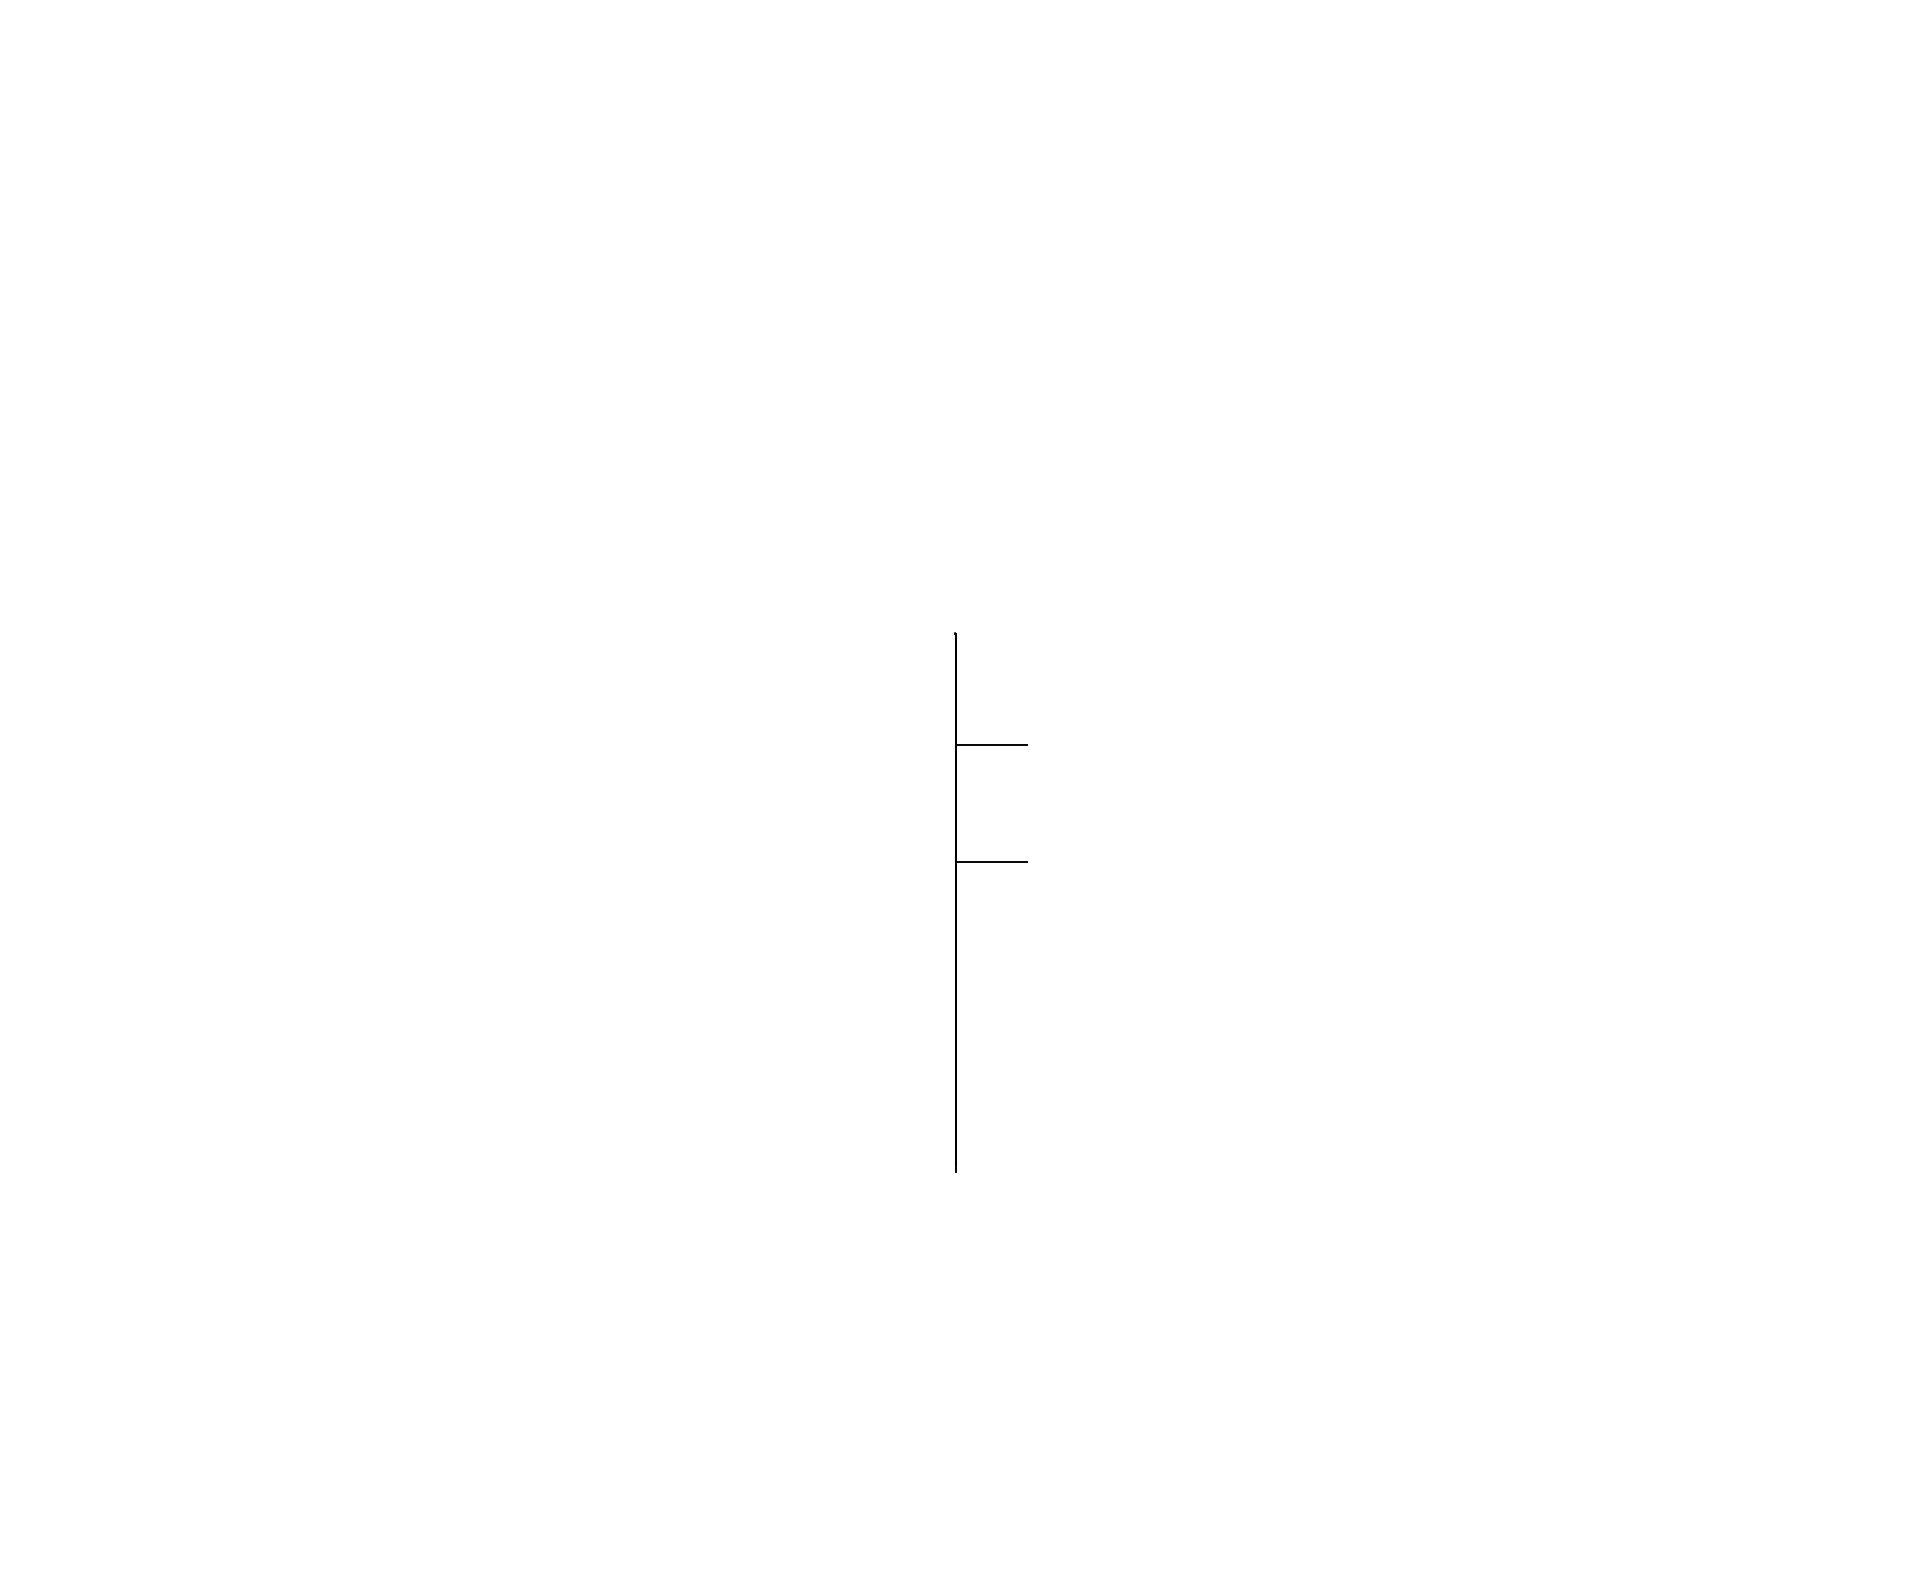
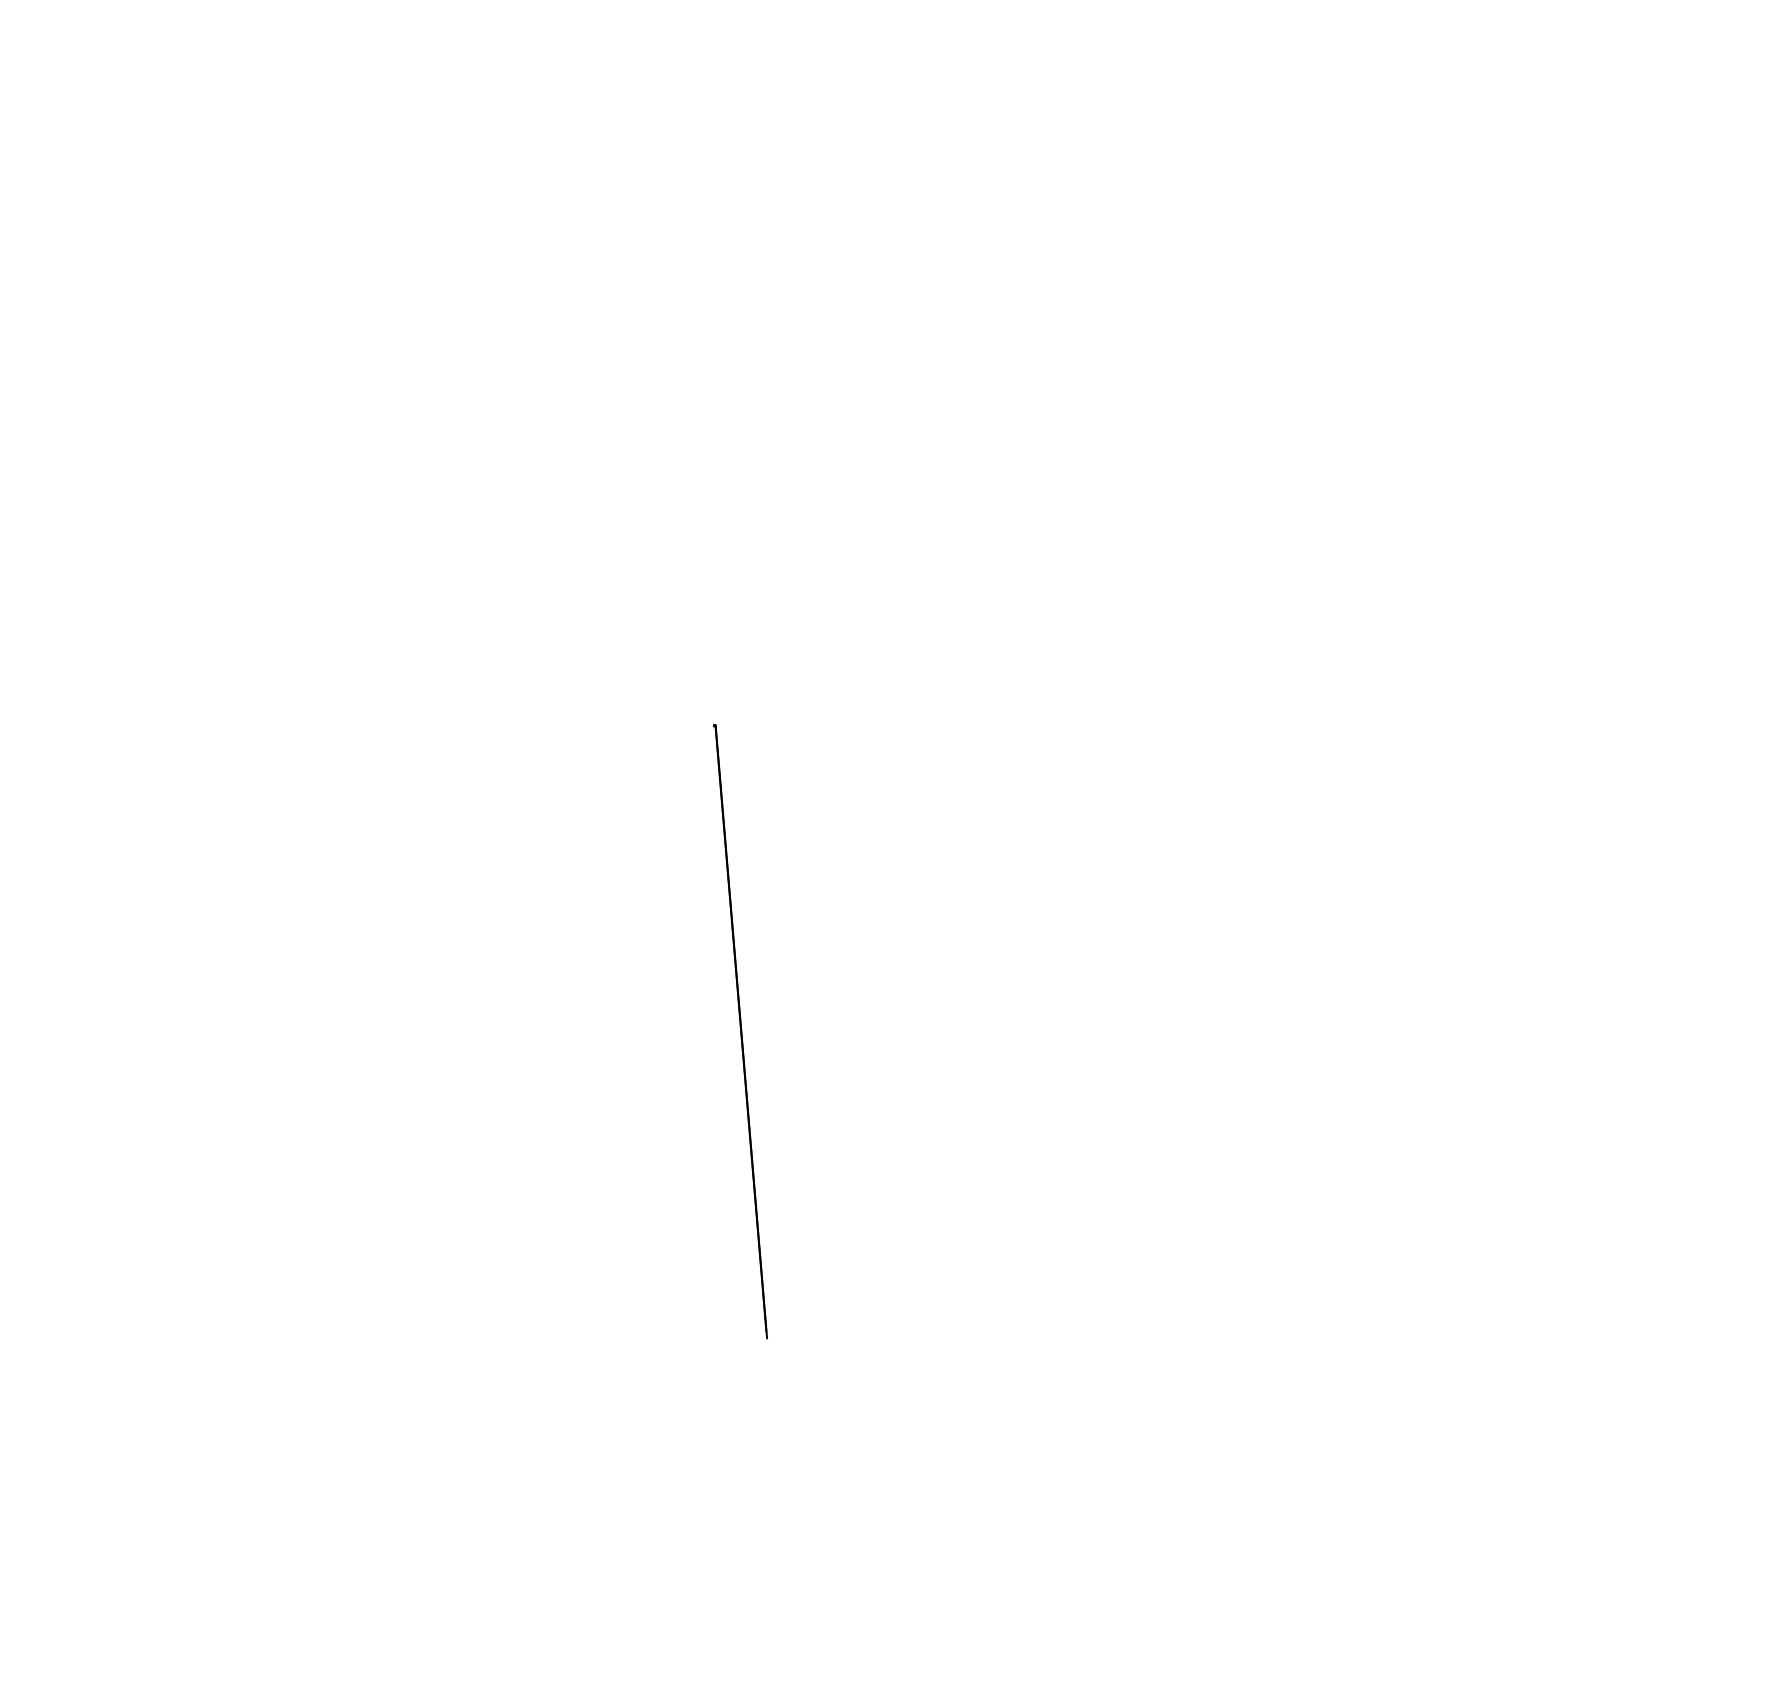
line: (990, 744) -> (765, 848), removed
line: (990, 861) -> (776, 981), removed

